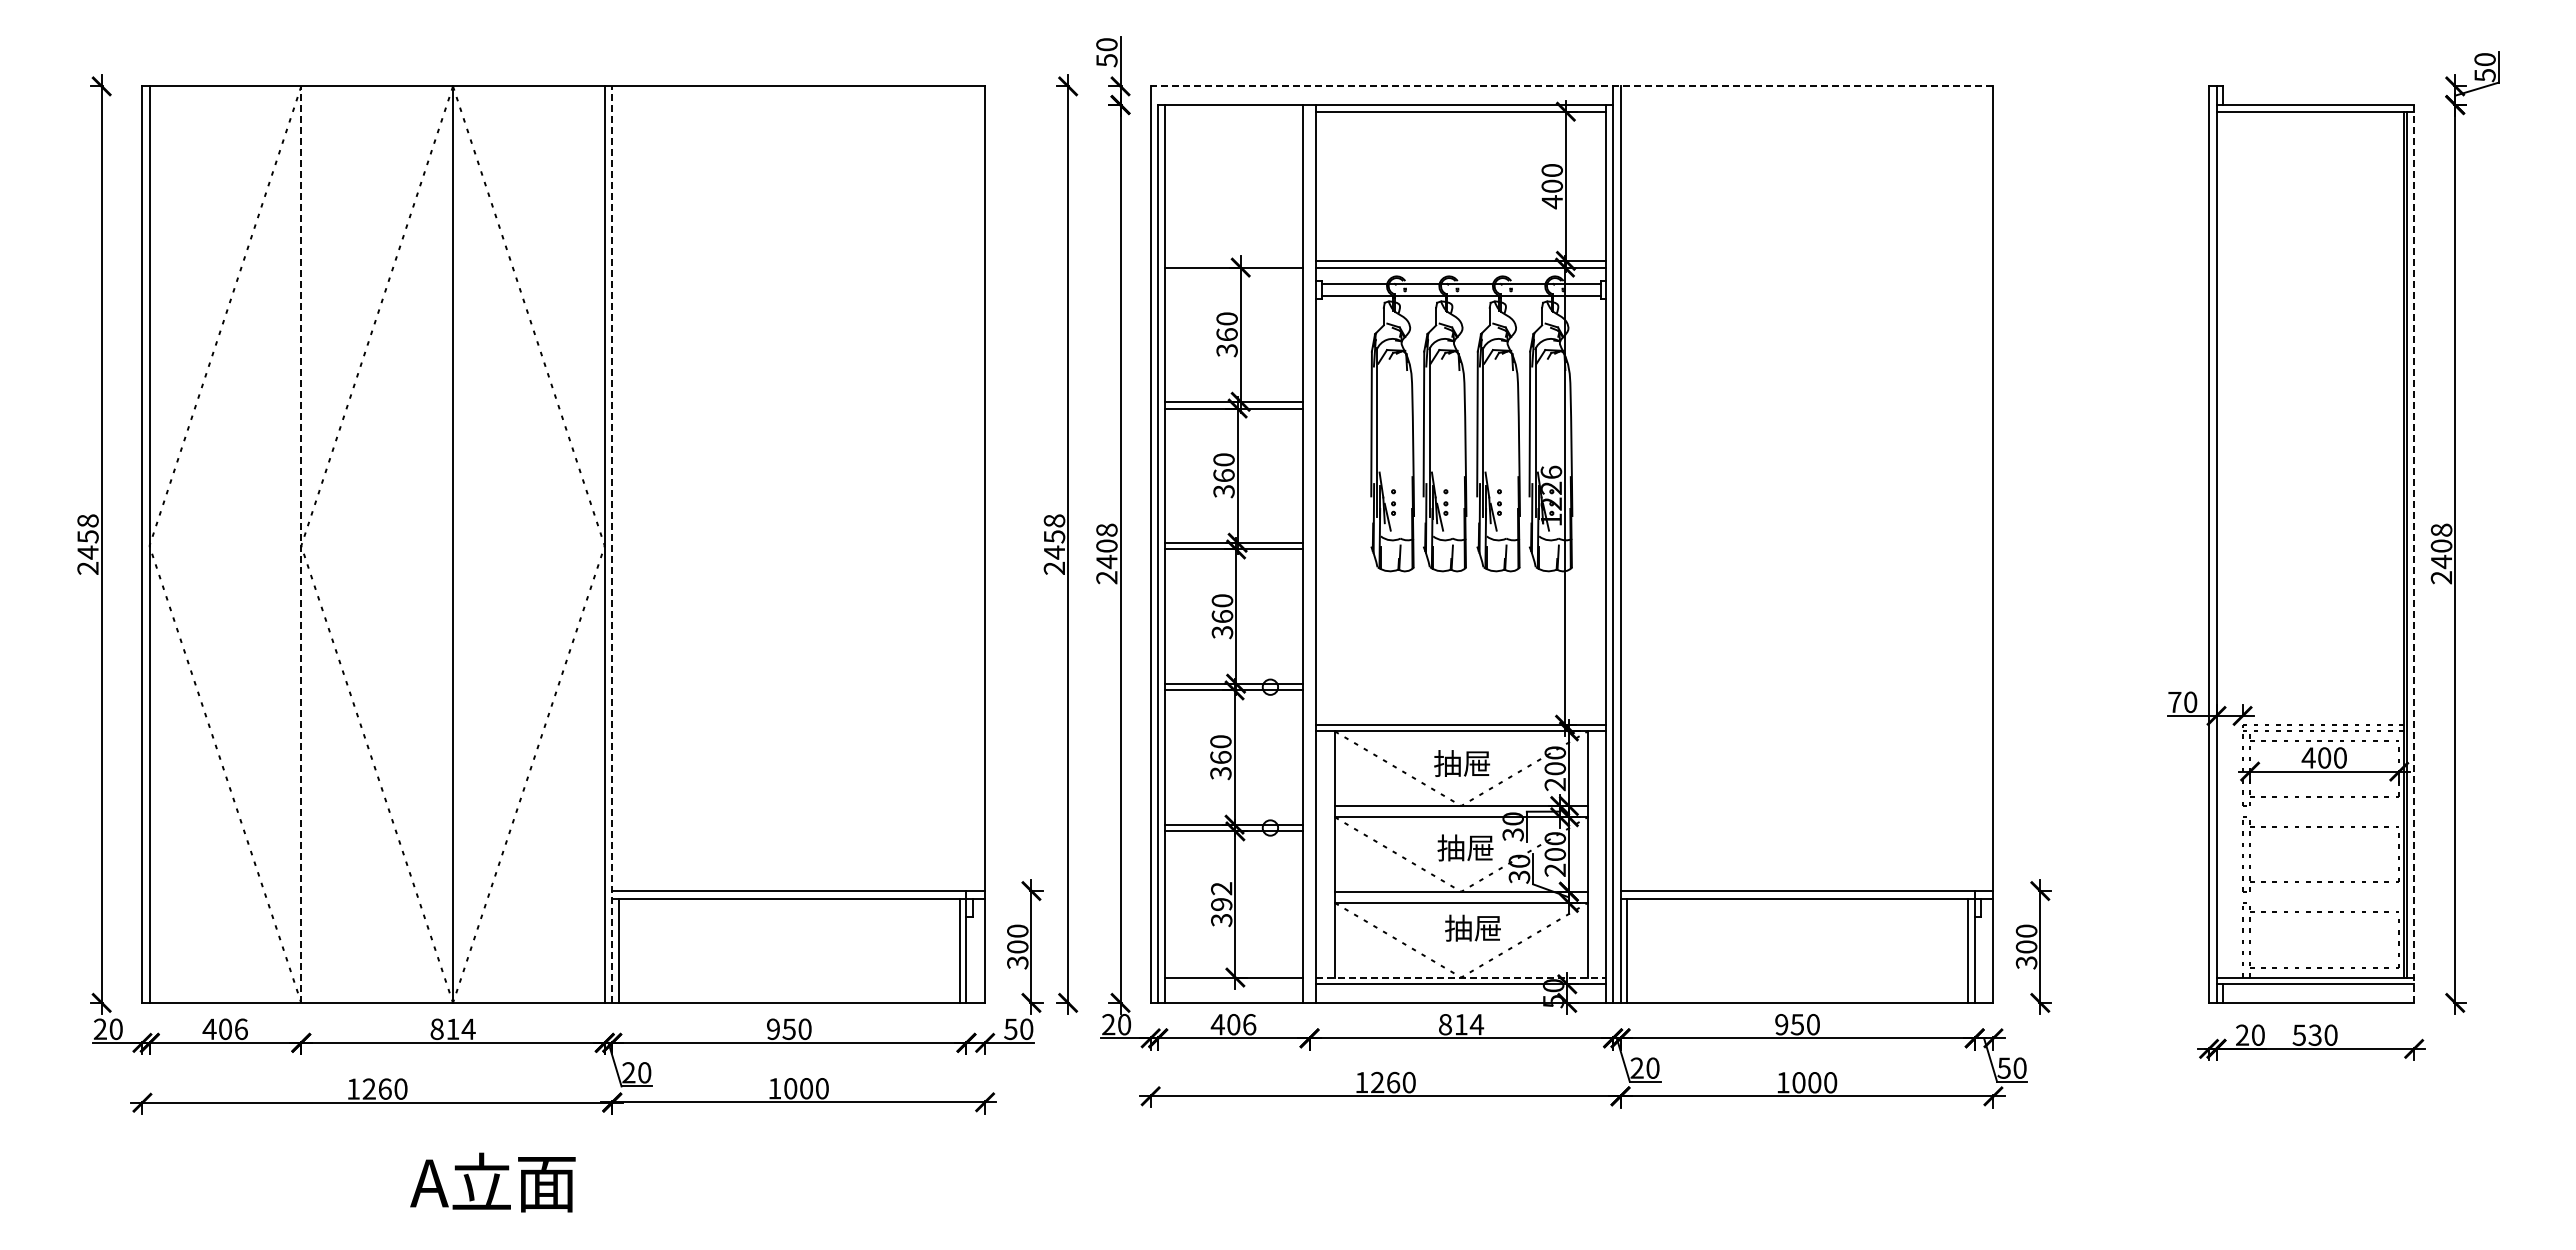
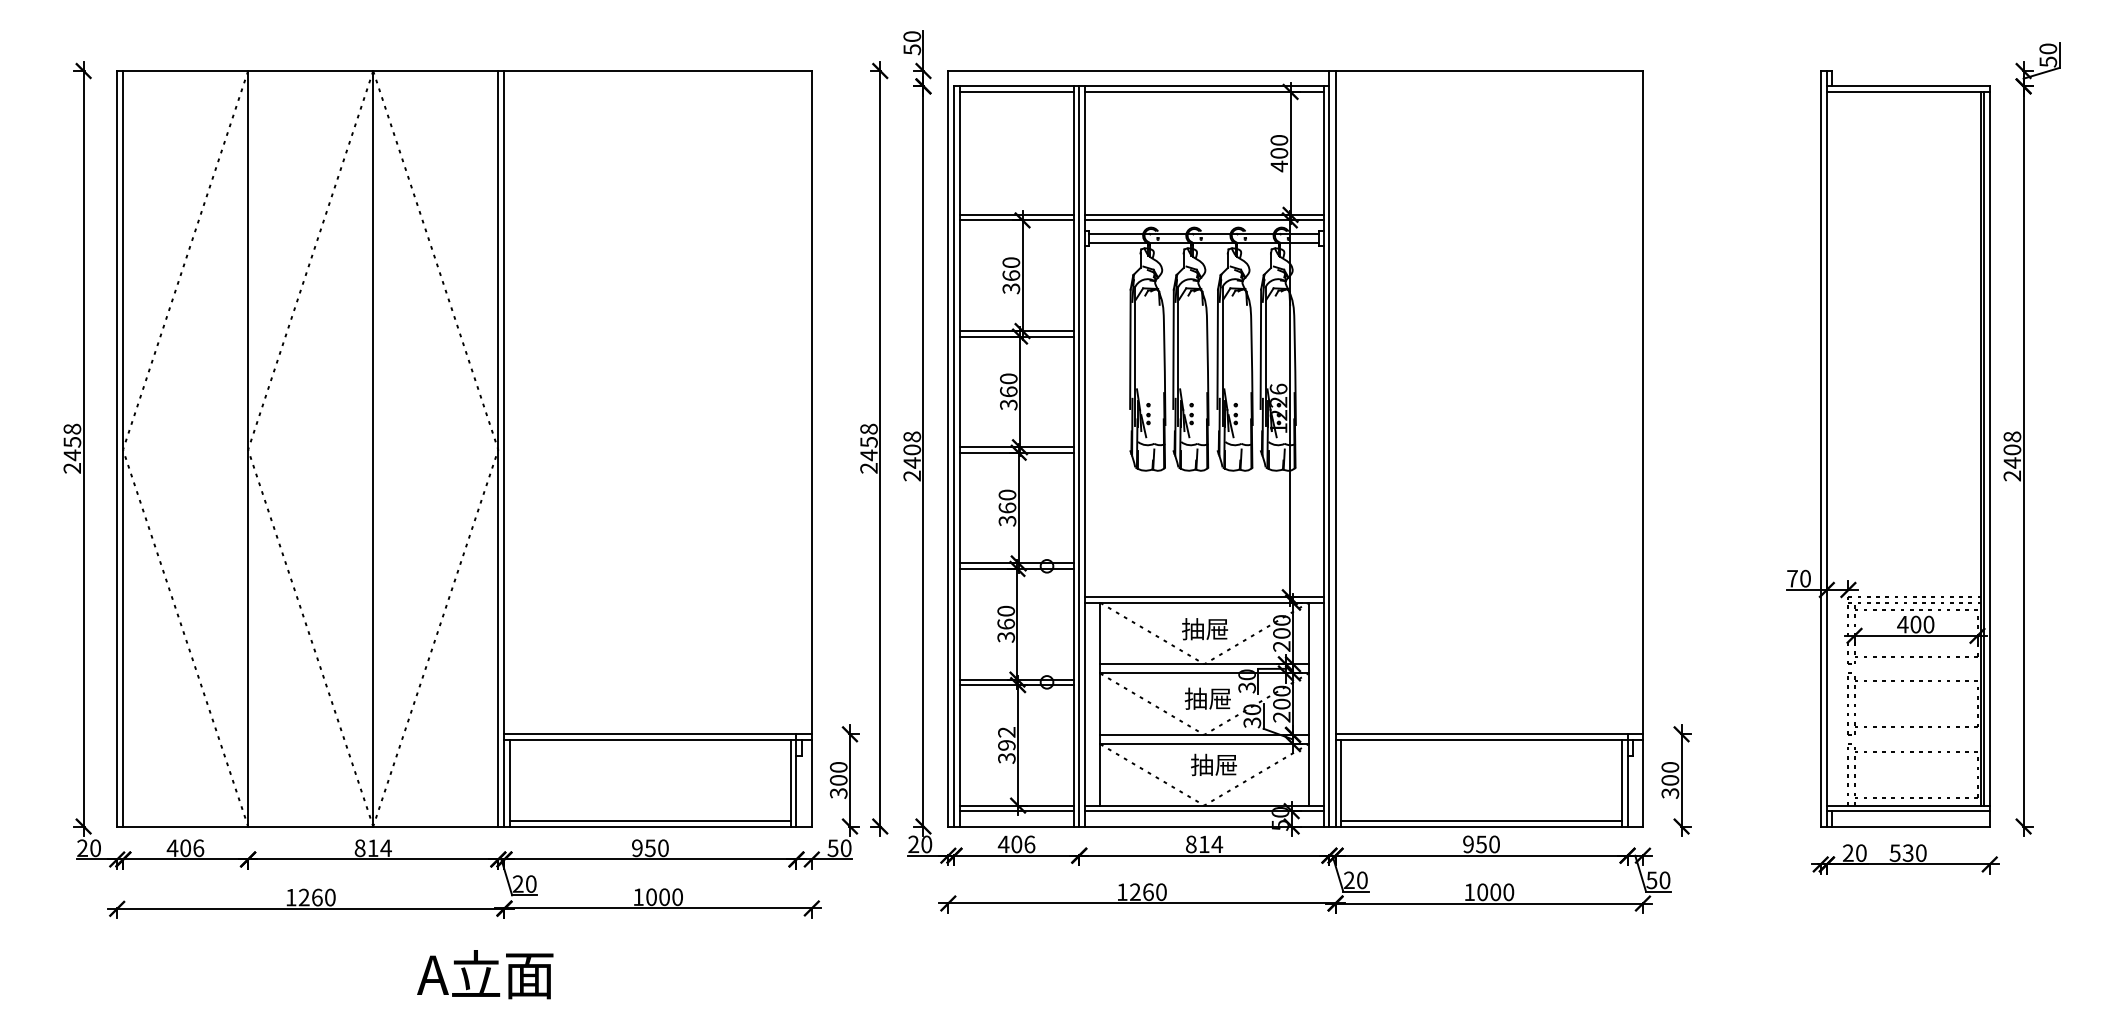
line: (1571, 86) -> (1295, 71), dashed -> solid
line: (1233, 111) -> (1016, 91), added
line: (1233, 260) -> (1016, 214), added
line: (301, 544) -> (248, 448), dashed -> solid
line: (612, 544) -> (504, 448), dashed -> solid
line: (1309, 553) -> (1079, 456), added
line: (2414, 553) -> (1990, 456), dashed -> solid
line: (1461, 977) -> (1204, 805), dashed -> solid
line: (1233, 984) -> (1016, 811), added
line: (788, 996) -> (649, 821), added
line: (1797, 996) -> (1481, 821), added
text: (492, 1182) -> (484, 974), moved

